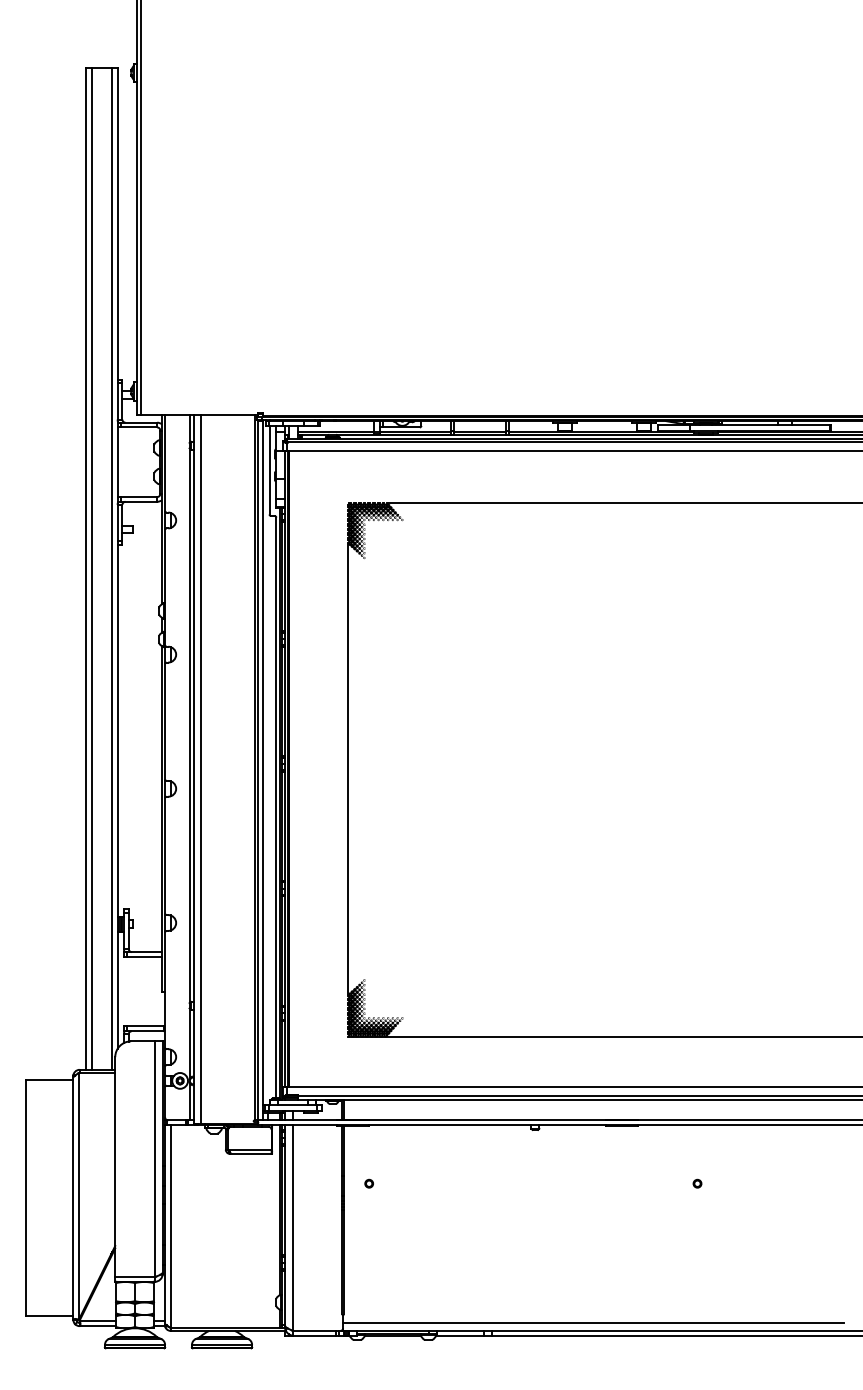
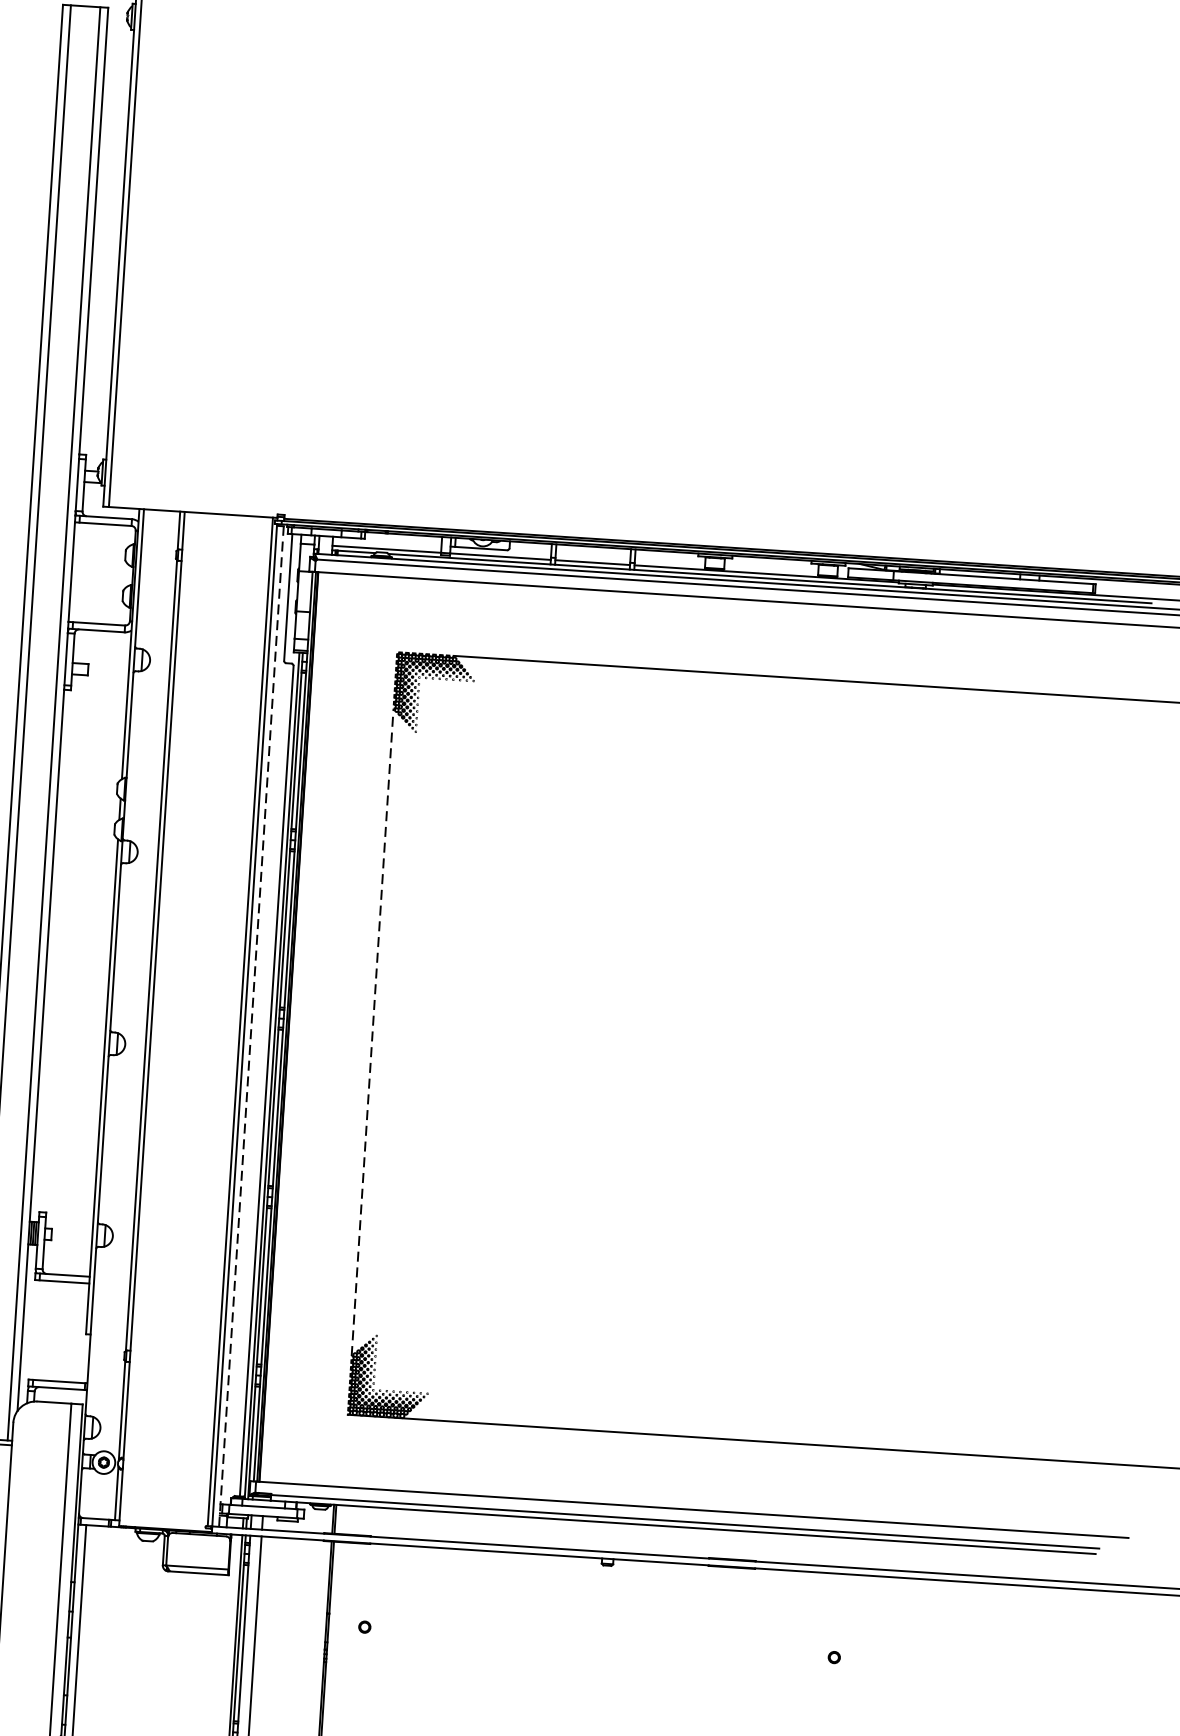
line: (347, 768) -> (372, 1031), solid -> dashed
line: (201, 769) -> (163, 1019), removed
line: (263, 769) -> (251, 1024), solid -> dashed

